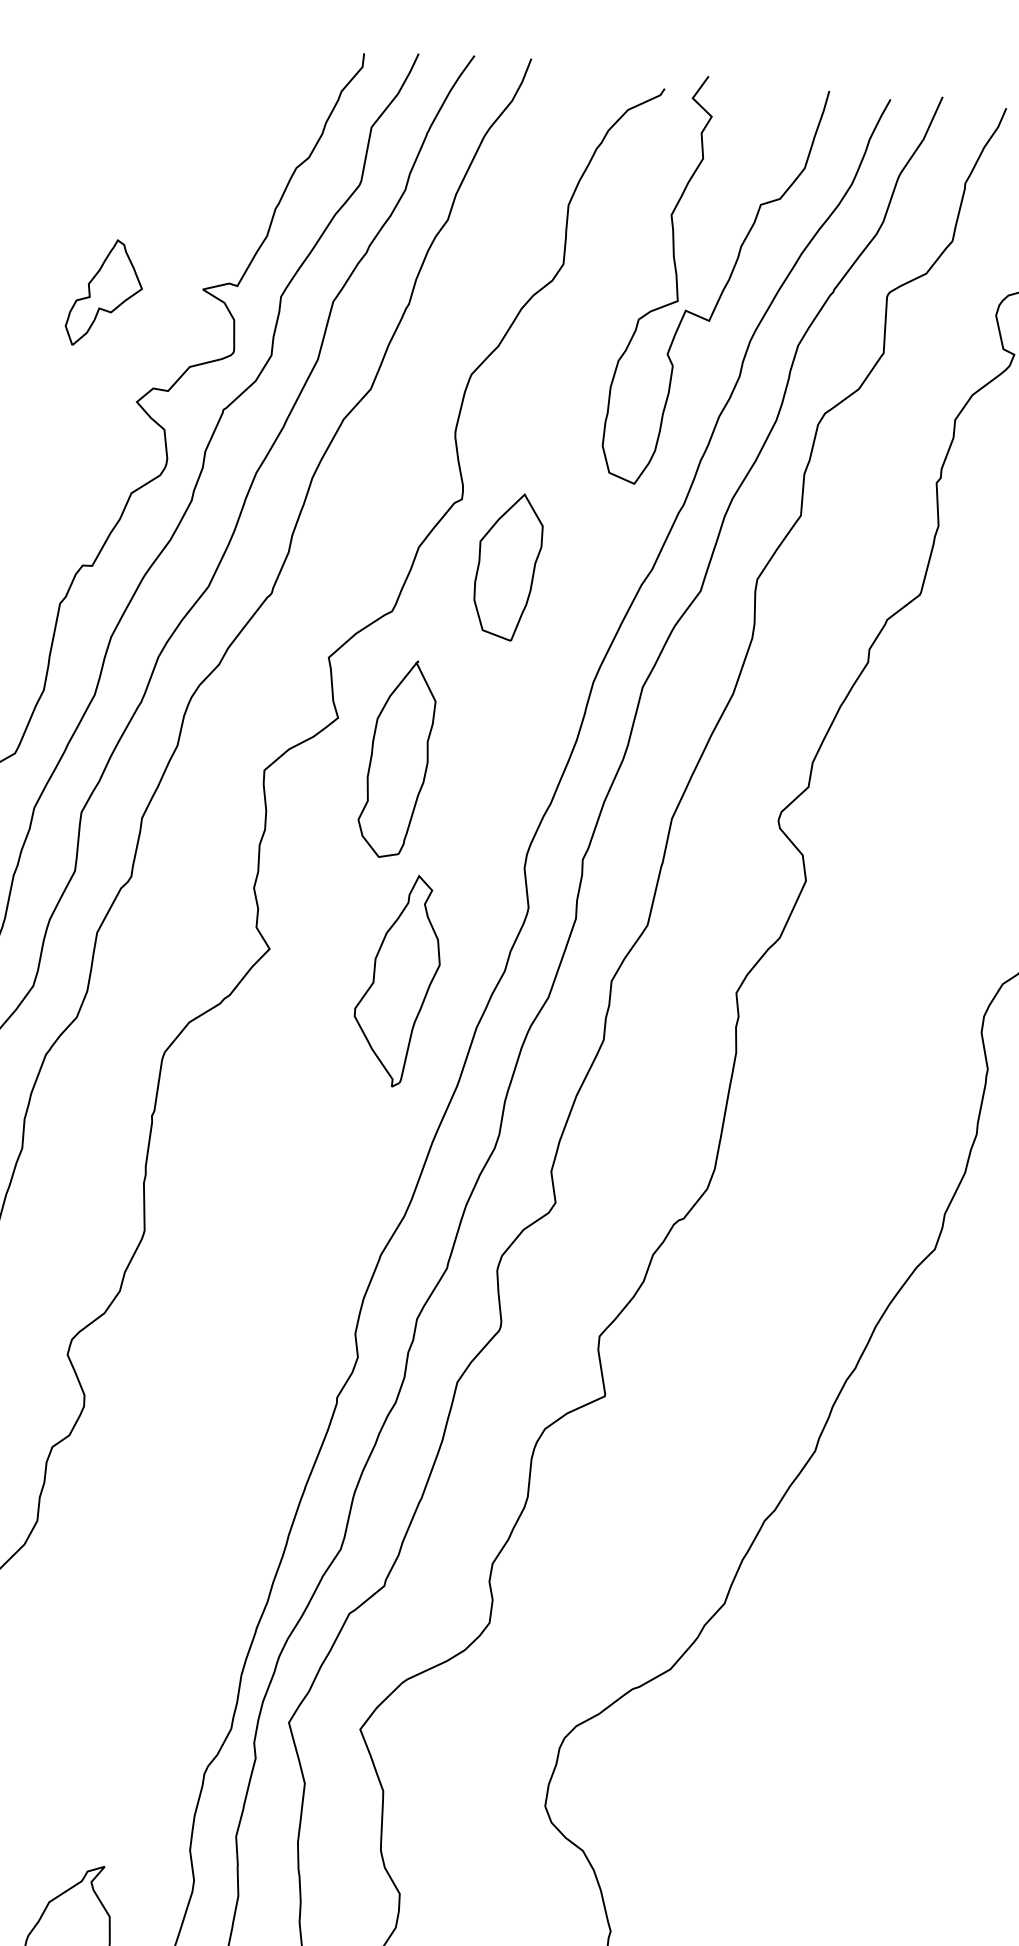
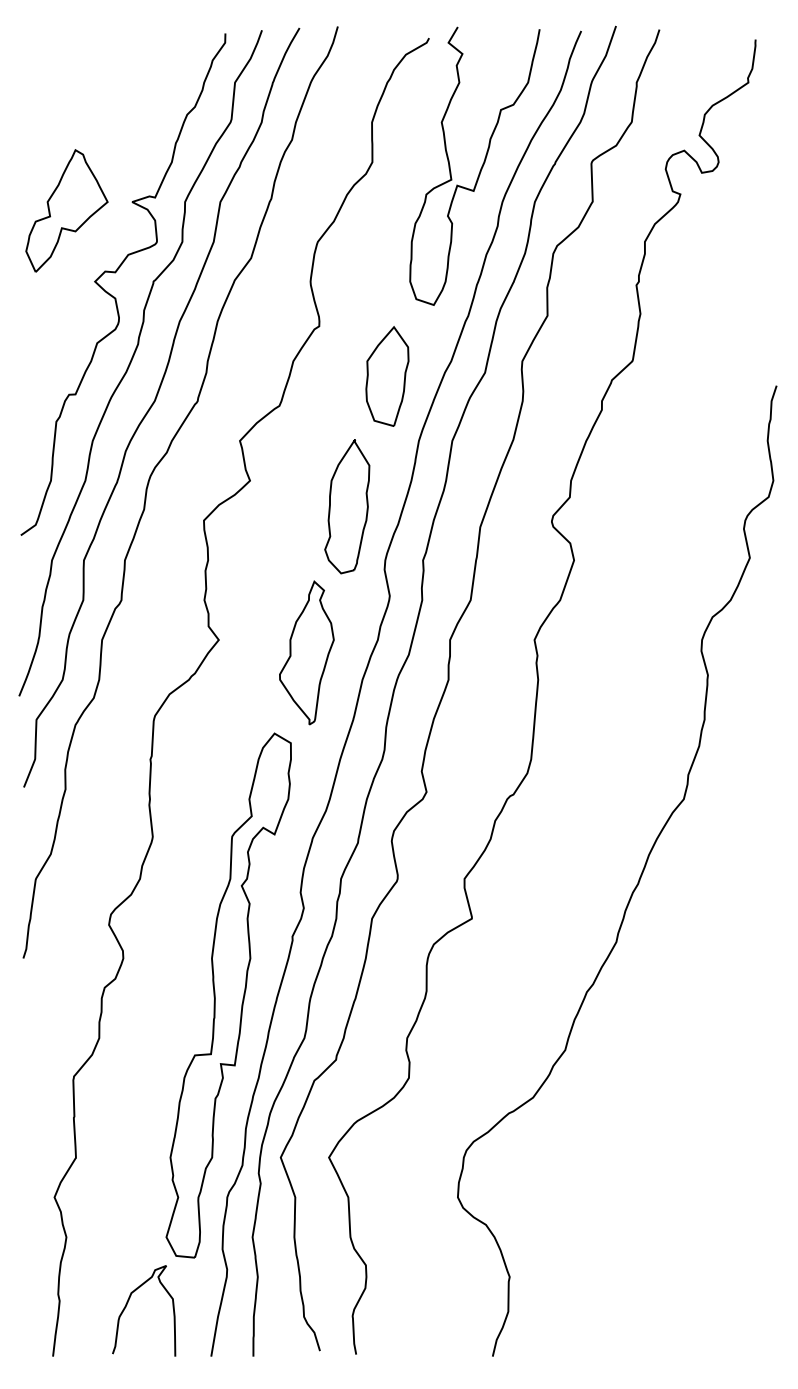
part: (104, 292) -> (66, 210), size x1.67
part: (508, 566) -> (387, 376), moved
part: (397, 758) -> (347, 506), moved
part: (234, 1475) -> (228, 995), added

